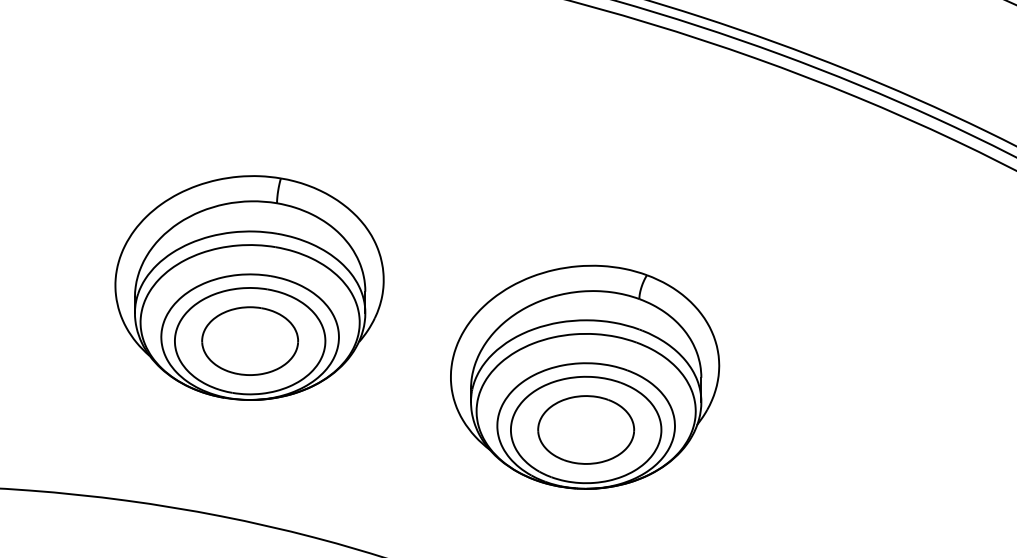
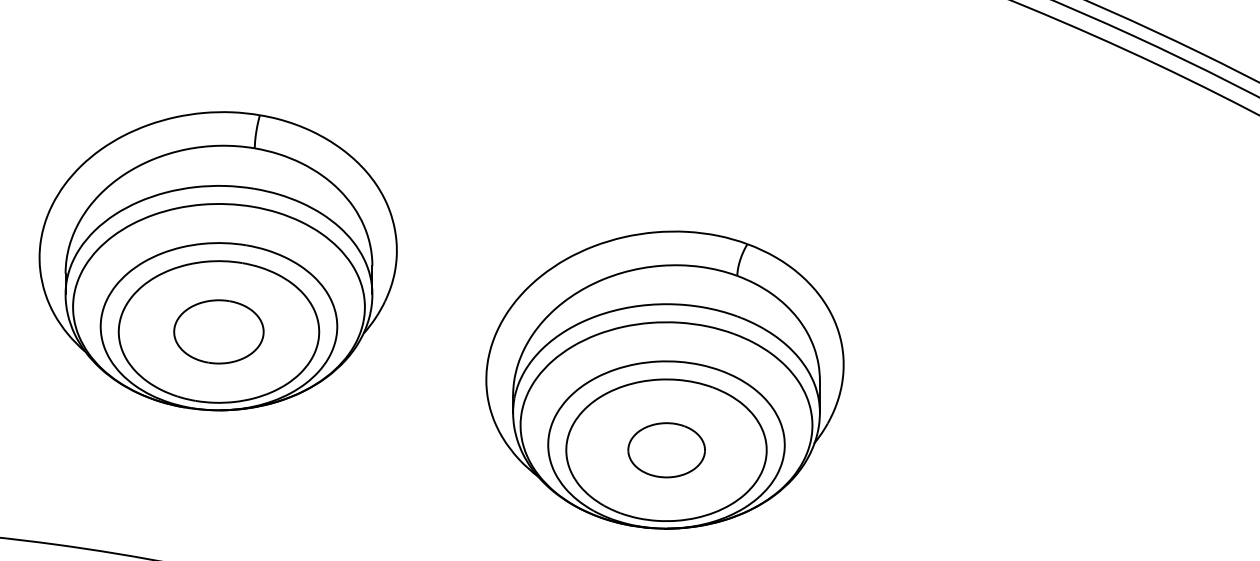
part: (249, 340) -> (218, 331), size x0.7
part: (586, 429) -> (666, 449), size x0.6

